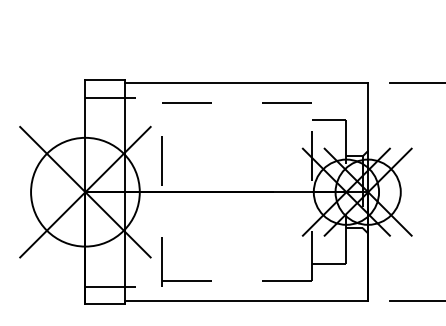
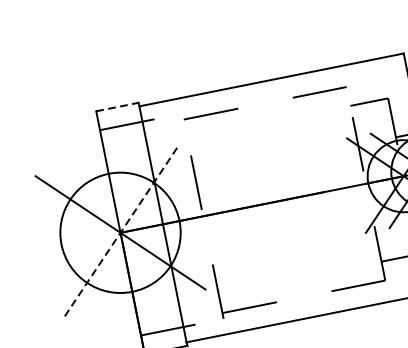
line: (105, 80) -> (118, 107), solid -> dashed
line: (85, 192) -> (120, 233), solid -> dashed

